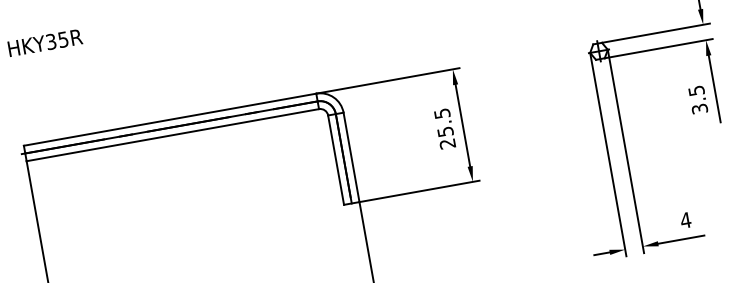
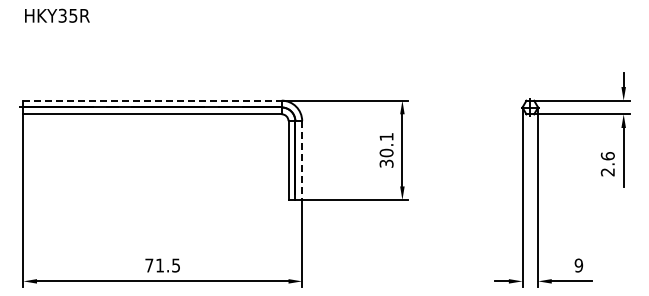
text: (697, 100) -> (607, 164), 3.5 -> 2.6
line: (171, 119) -> (153, 100), solid -> dashed
text: (444, 128) -> (386, 150), 25.5 -> 30.1
line: (352, 158) -> (302, 161), solid -> dashed
text: (685, 220) -> (578, 265), 4 -> 9

